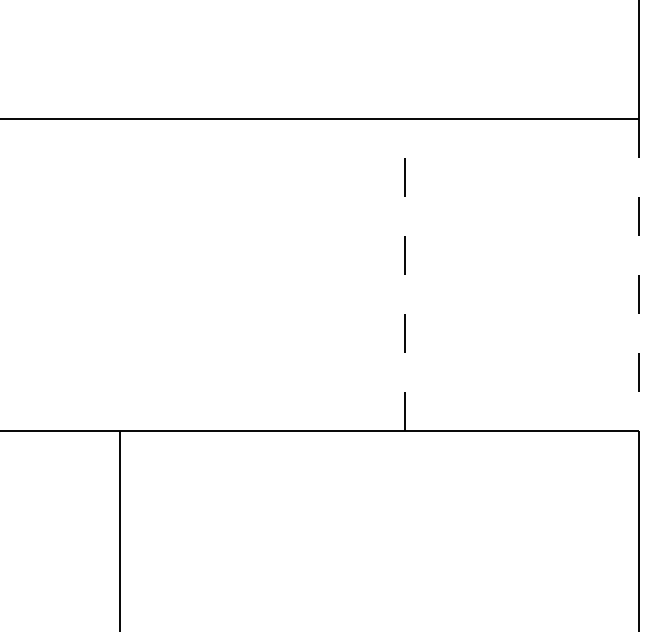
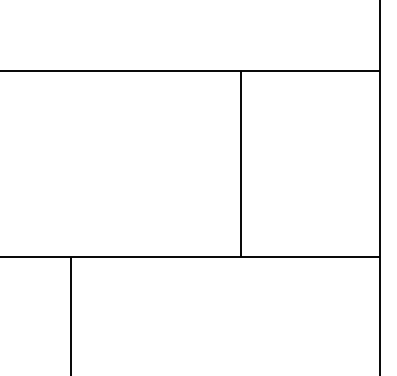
line: (404, 274) -> (240, 163), dashed -> solid
line: (638, 274) -> (379, 163), dashed -> solid

